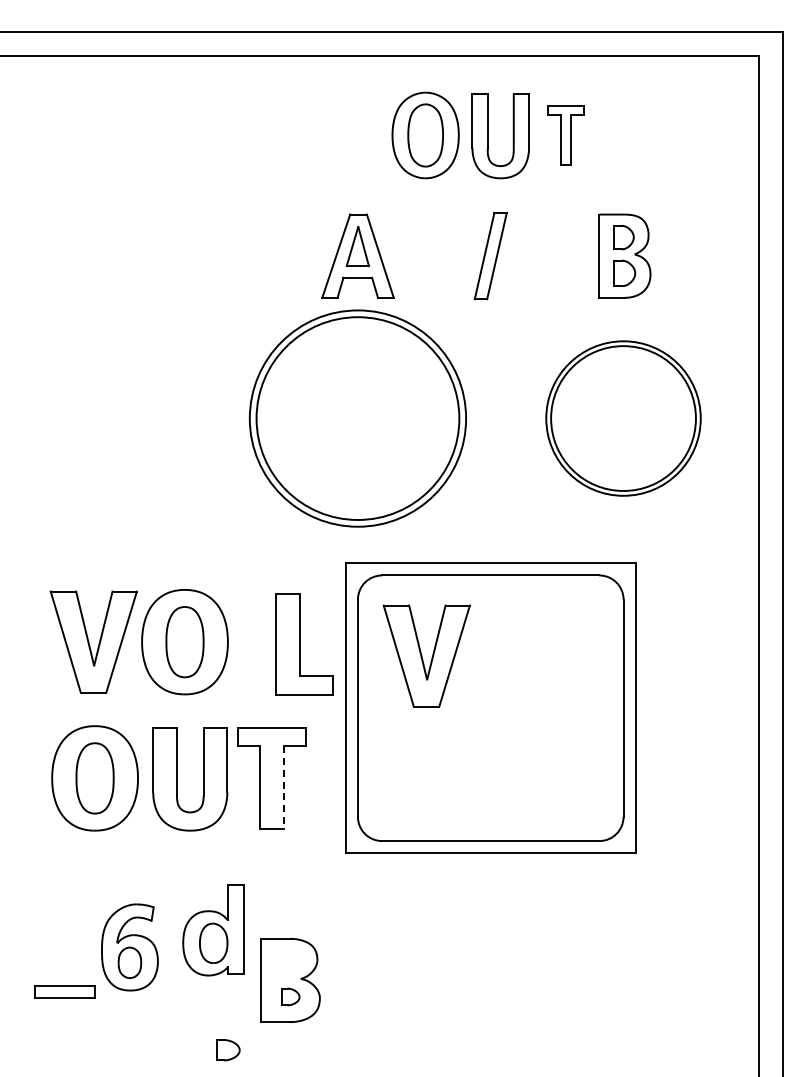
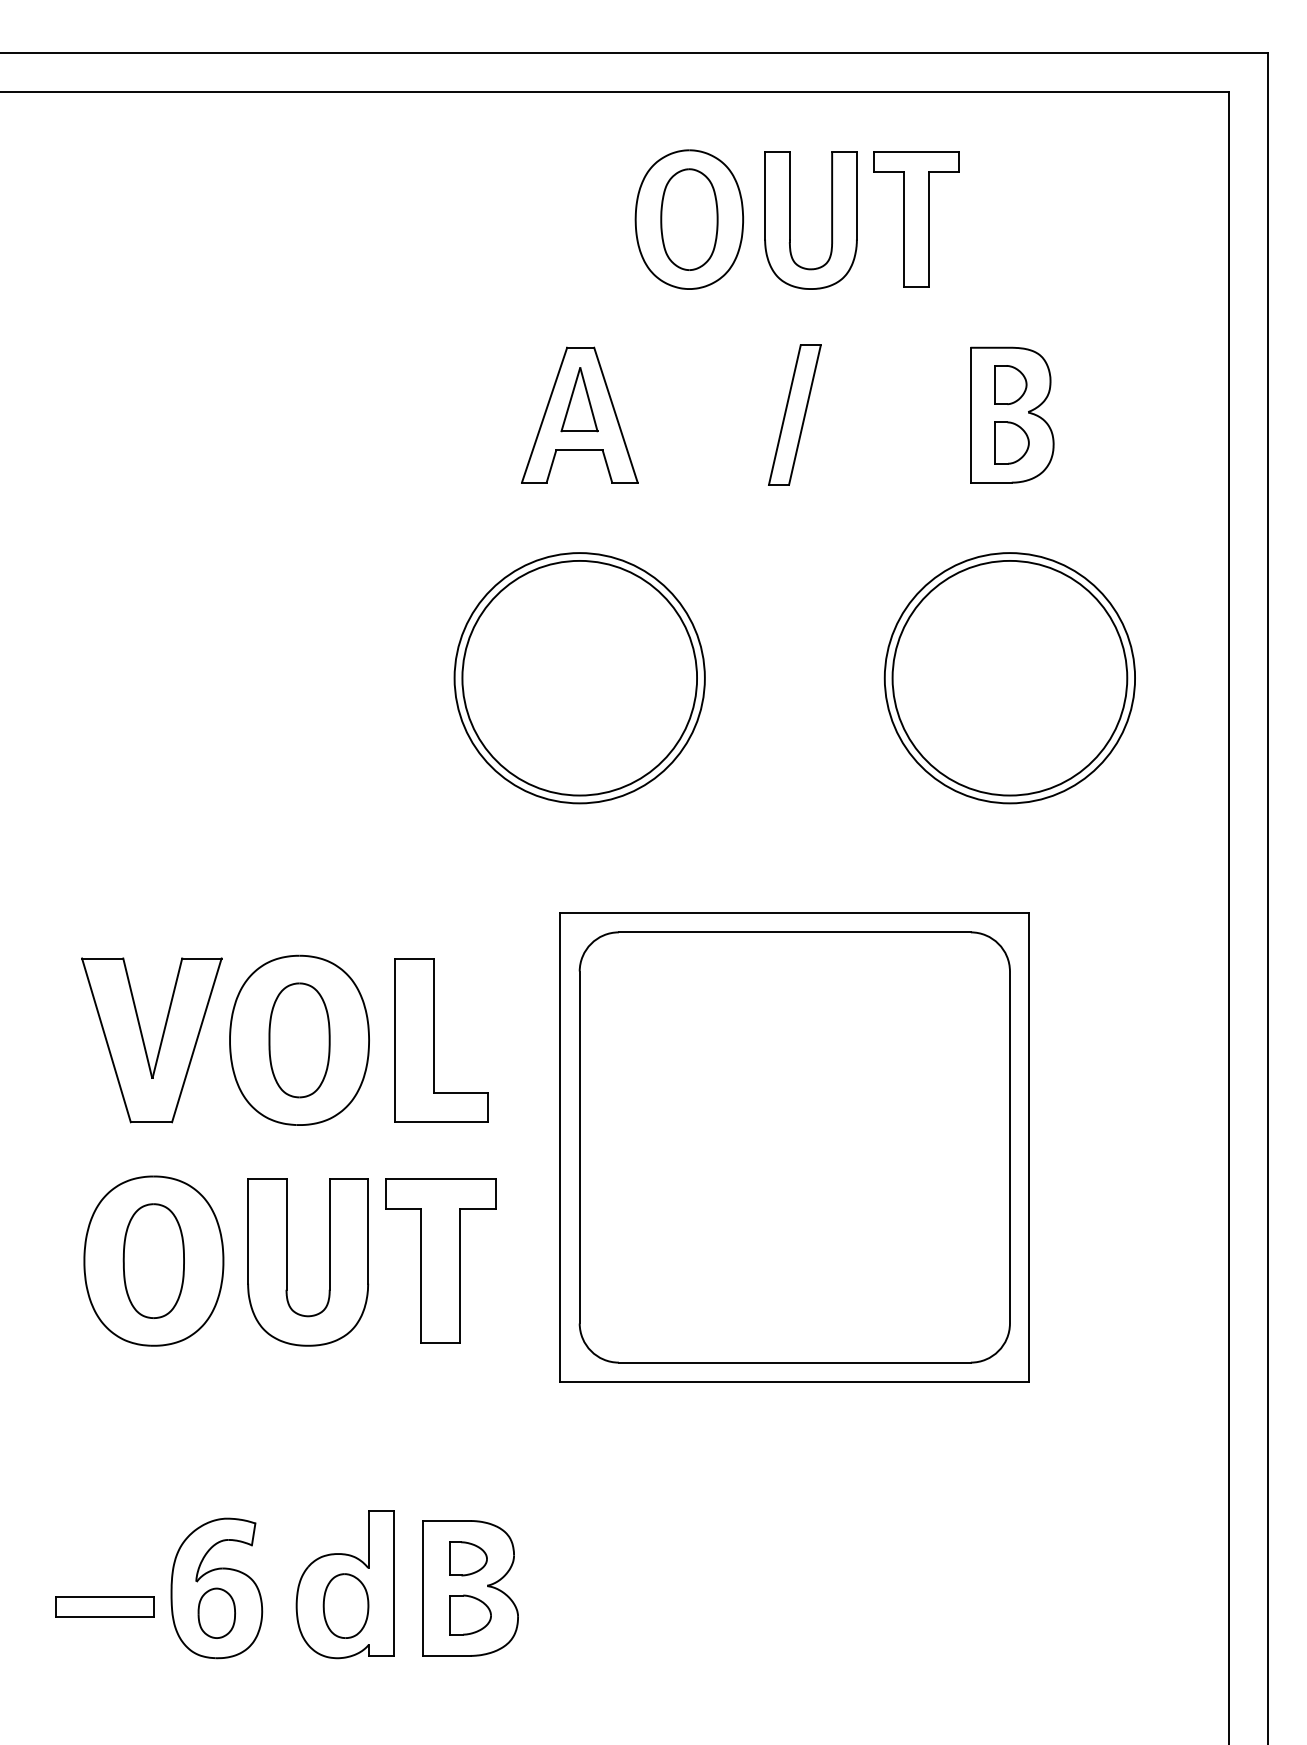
part: (565, 135) -> (915, 219), size x1.43
part: (357, 418) -> (578, 678), size x0.71
part: (304, 644) -> (441, 1040), moved
part: (426, 655) -> (690, 1062), removed
line: (283, 788) -> (459, 1277), dashed -> solid
part: (213, 930) -> (345, 1585), moved
part: (129, 947) -> (216, 1588), moved
part: (290, 996) -> (470, 1614), size x1.43
part: (228, 1050) -> (468, 1559), moved

